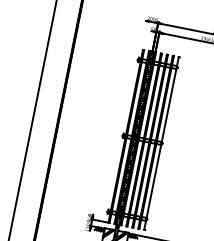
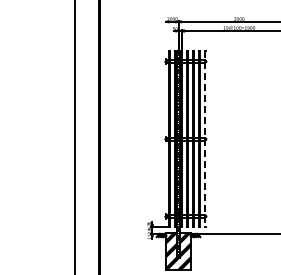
line: (161, 143) -> (205, 139), solid -> dashed

